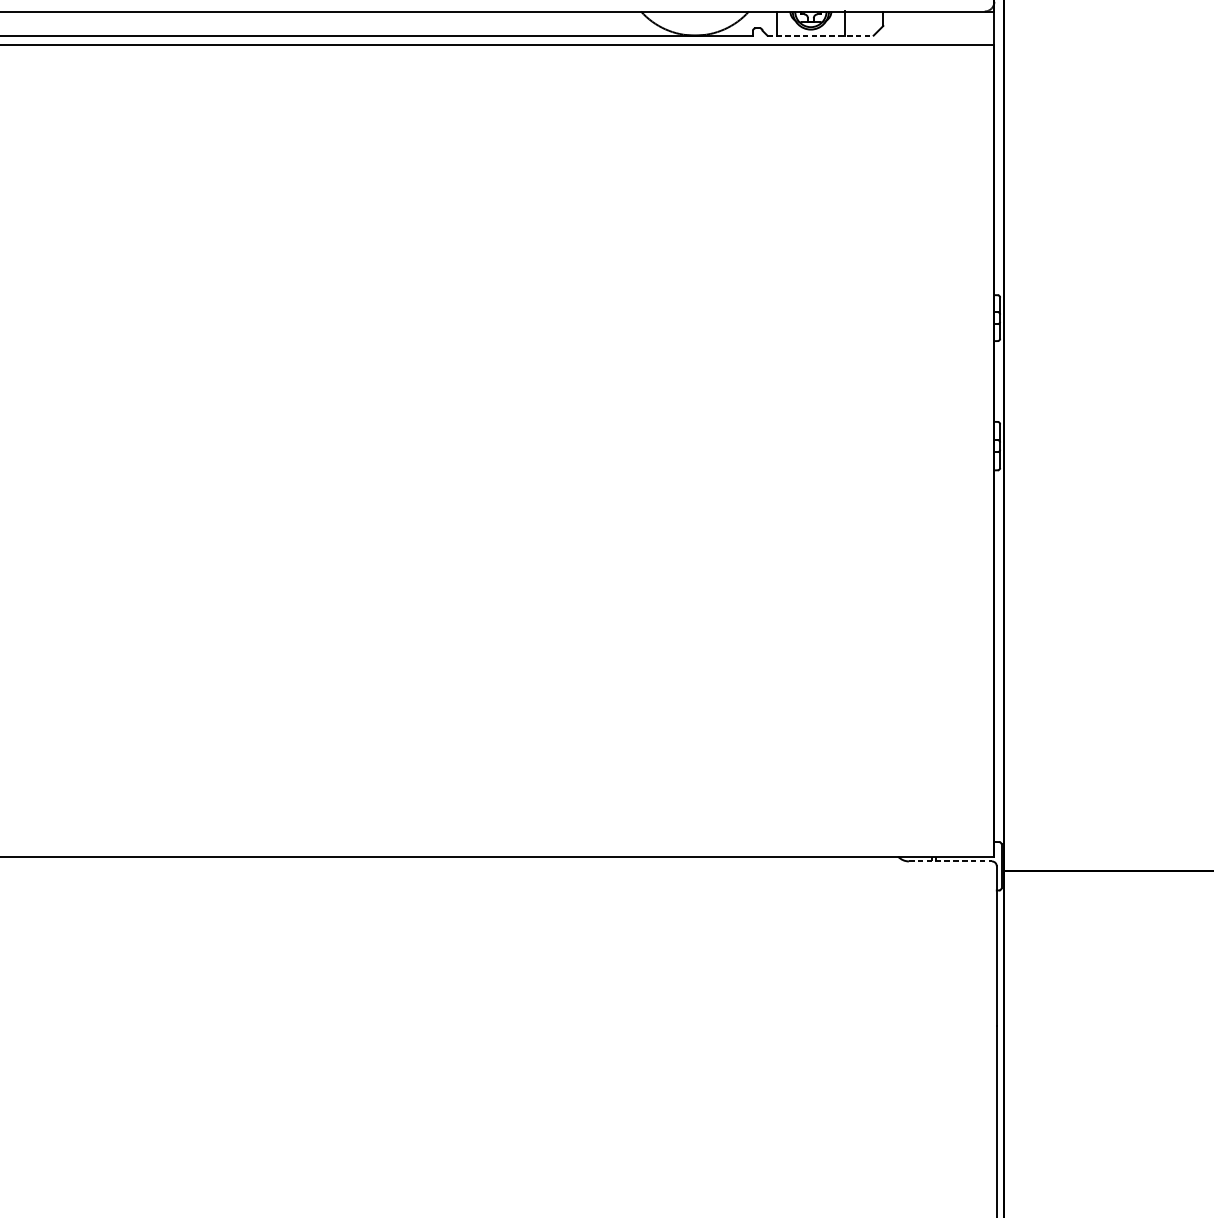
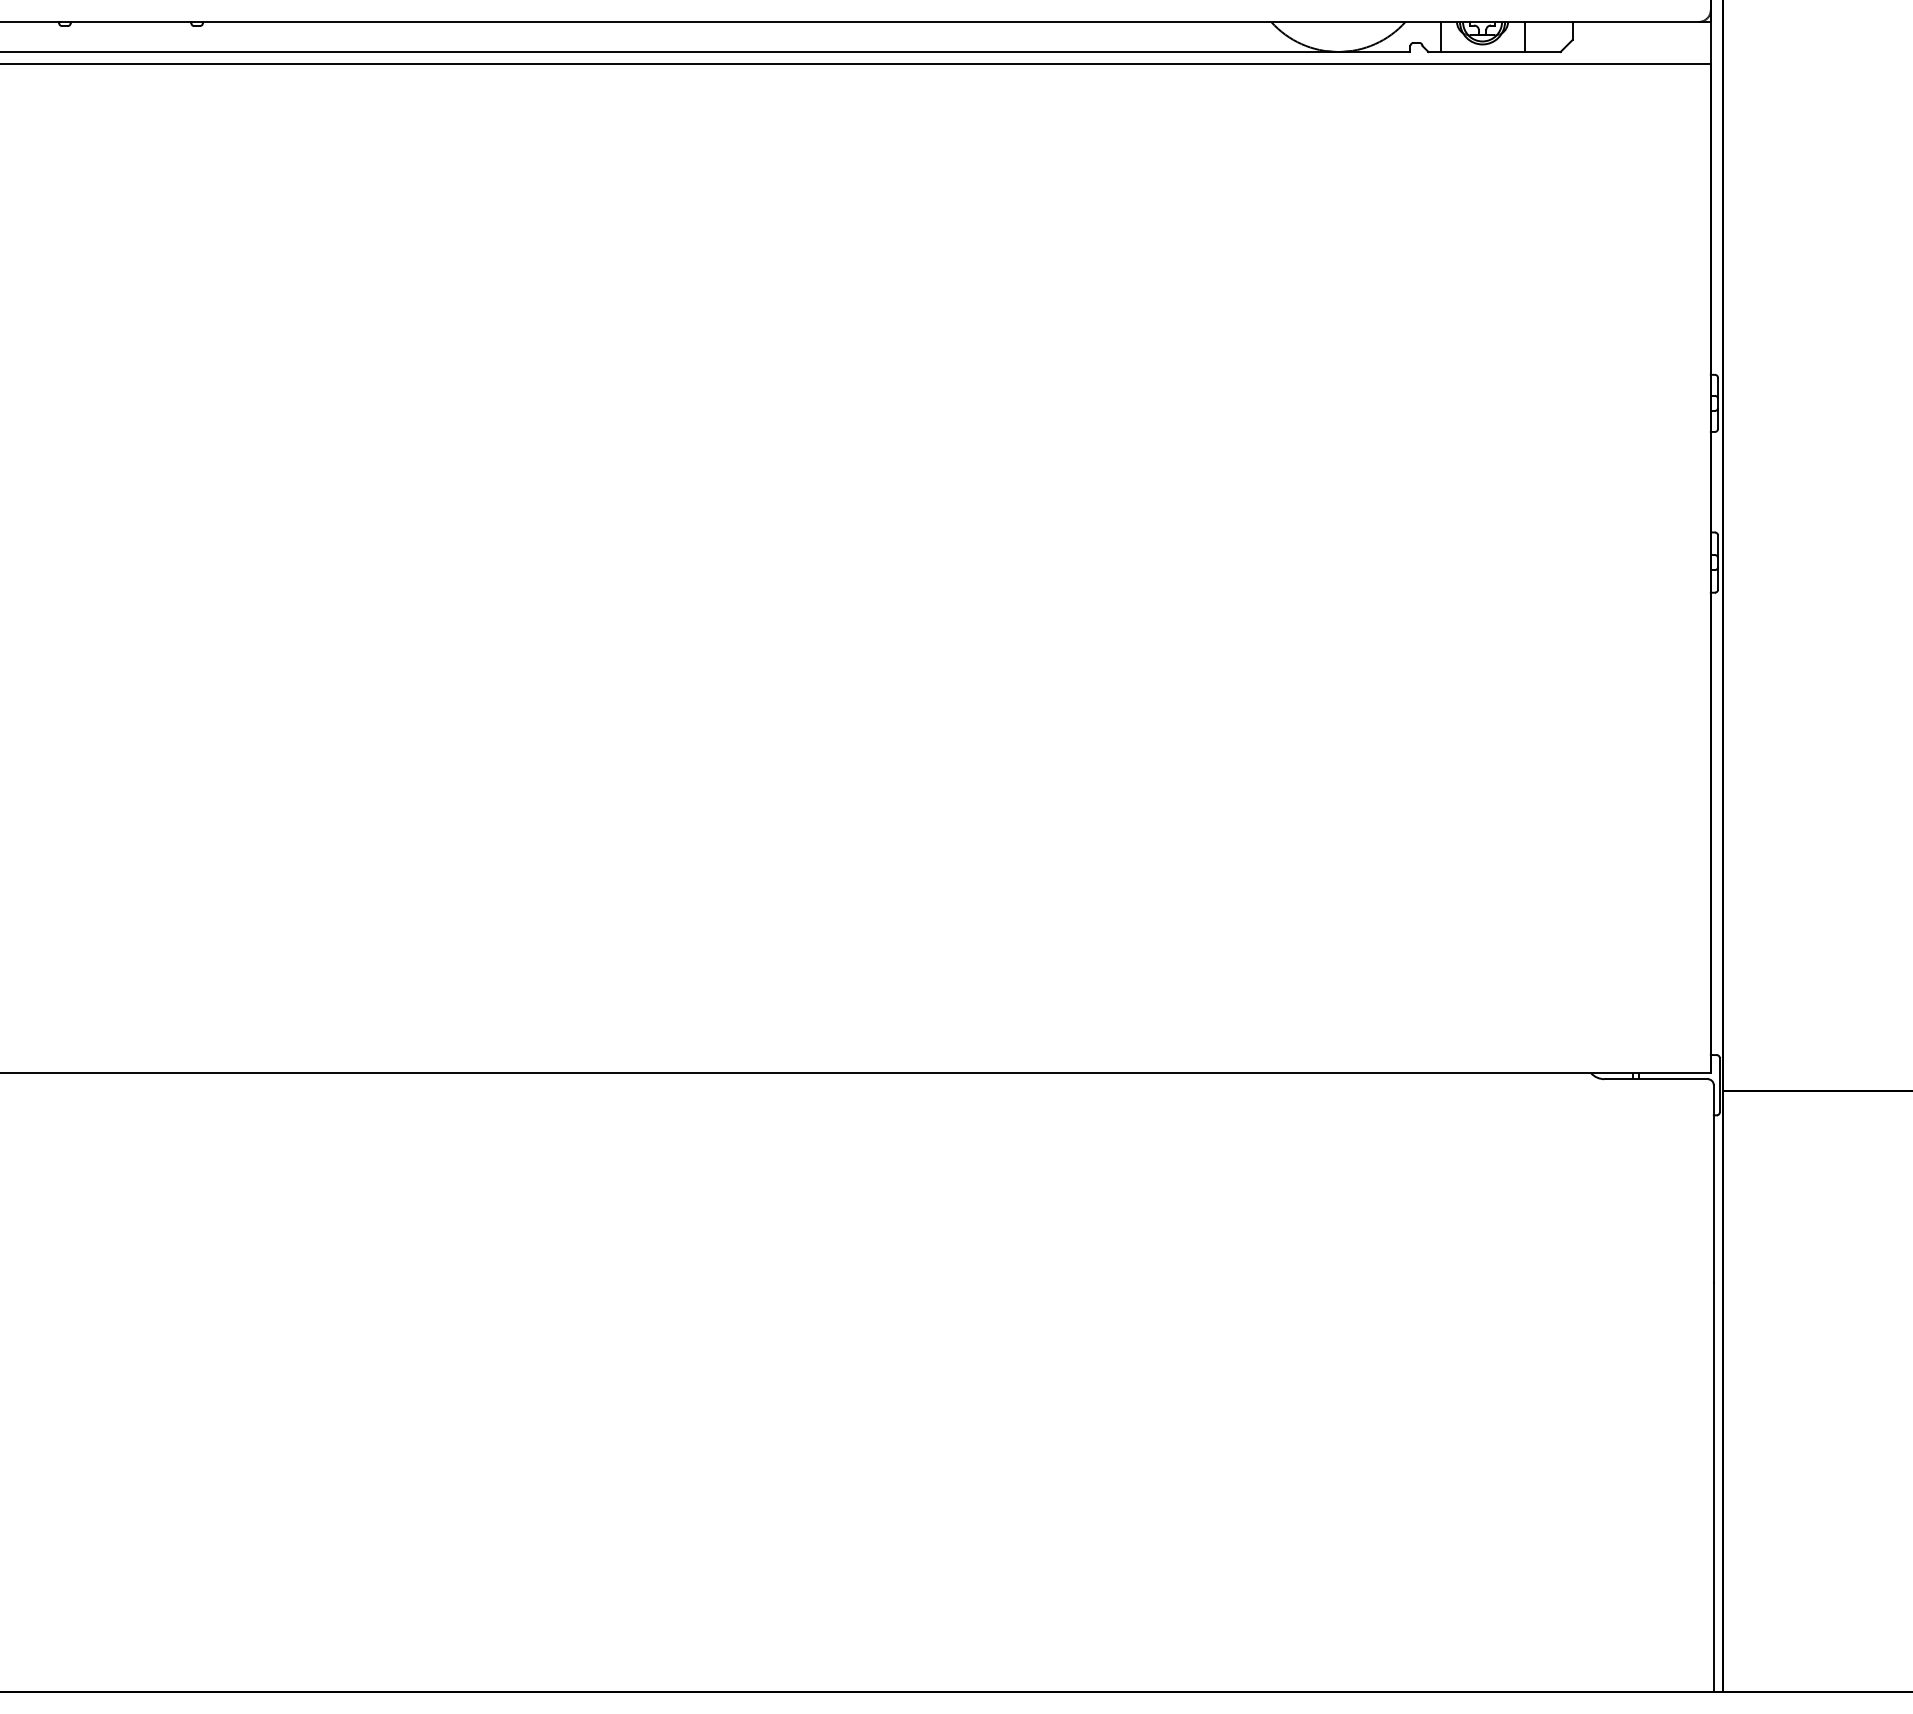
line: (821, 35) -> (1495, 51), dashed -> solid
line: (950, 861) -> (1656, 1079), dashed -> solid

